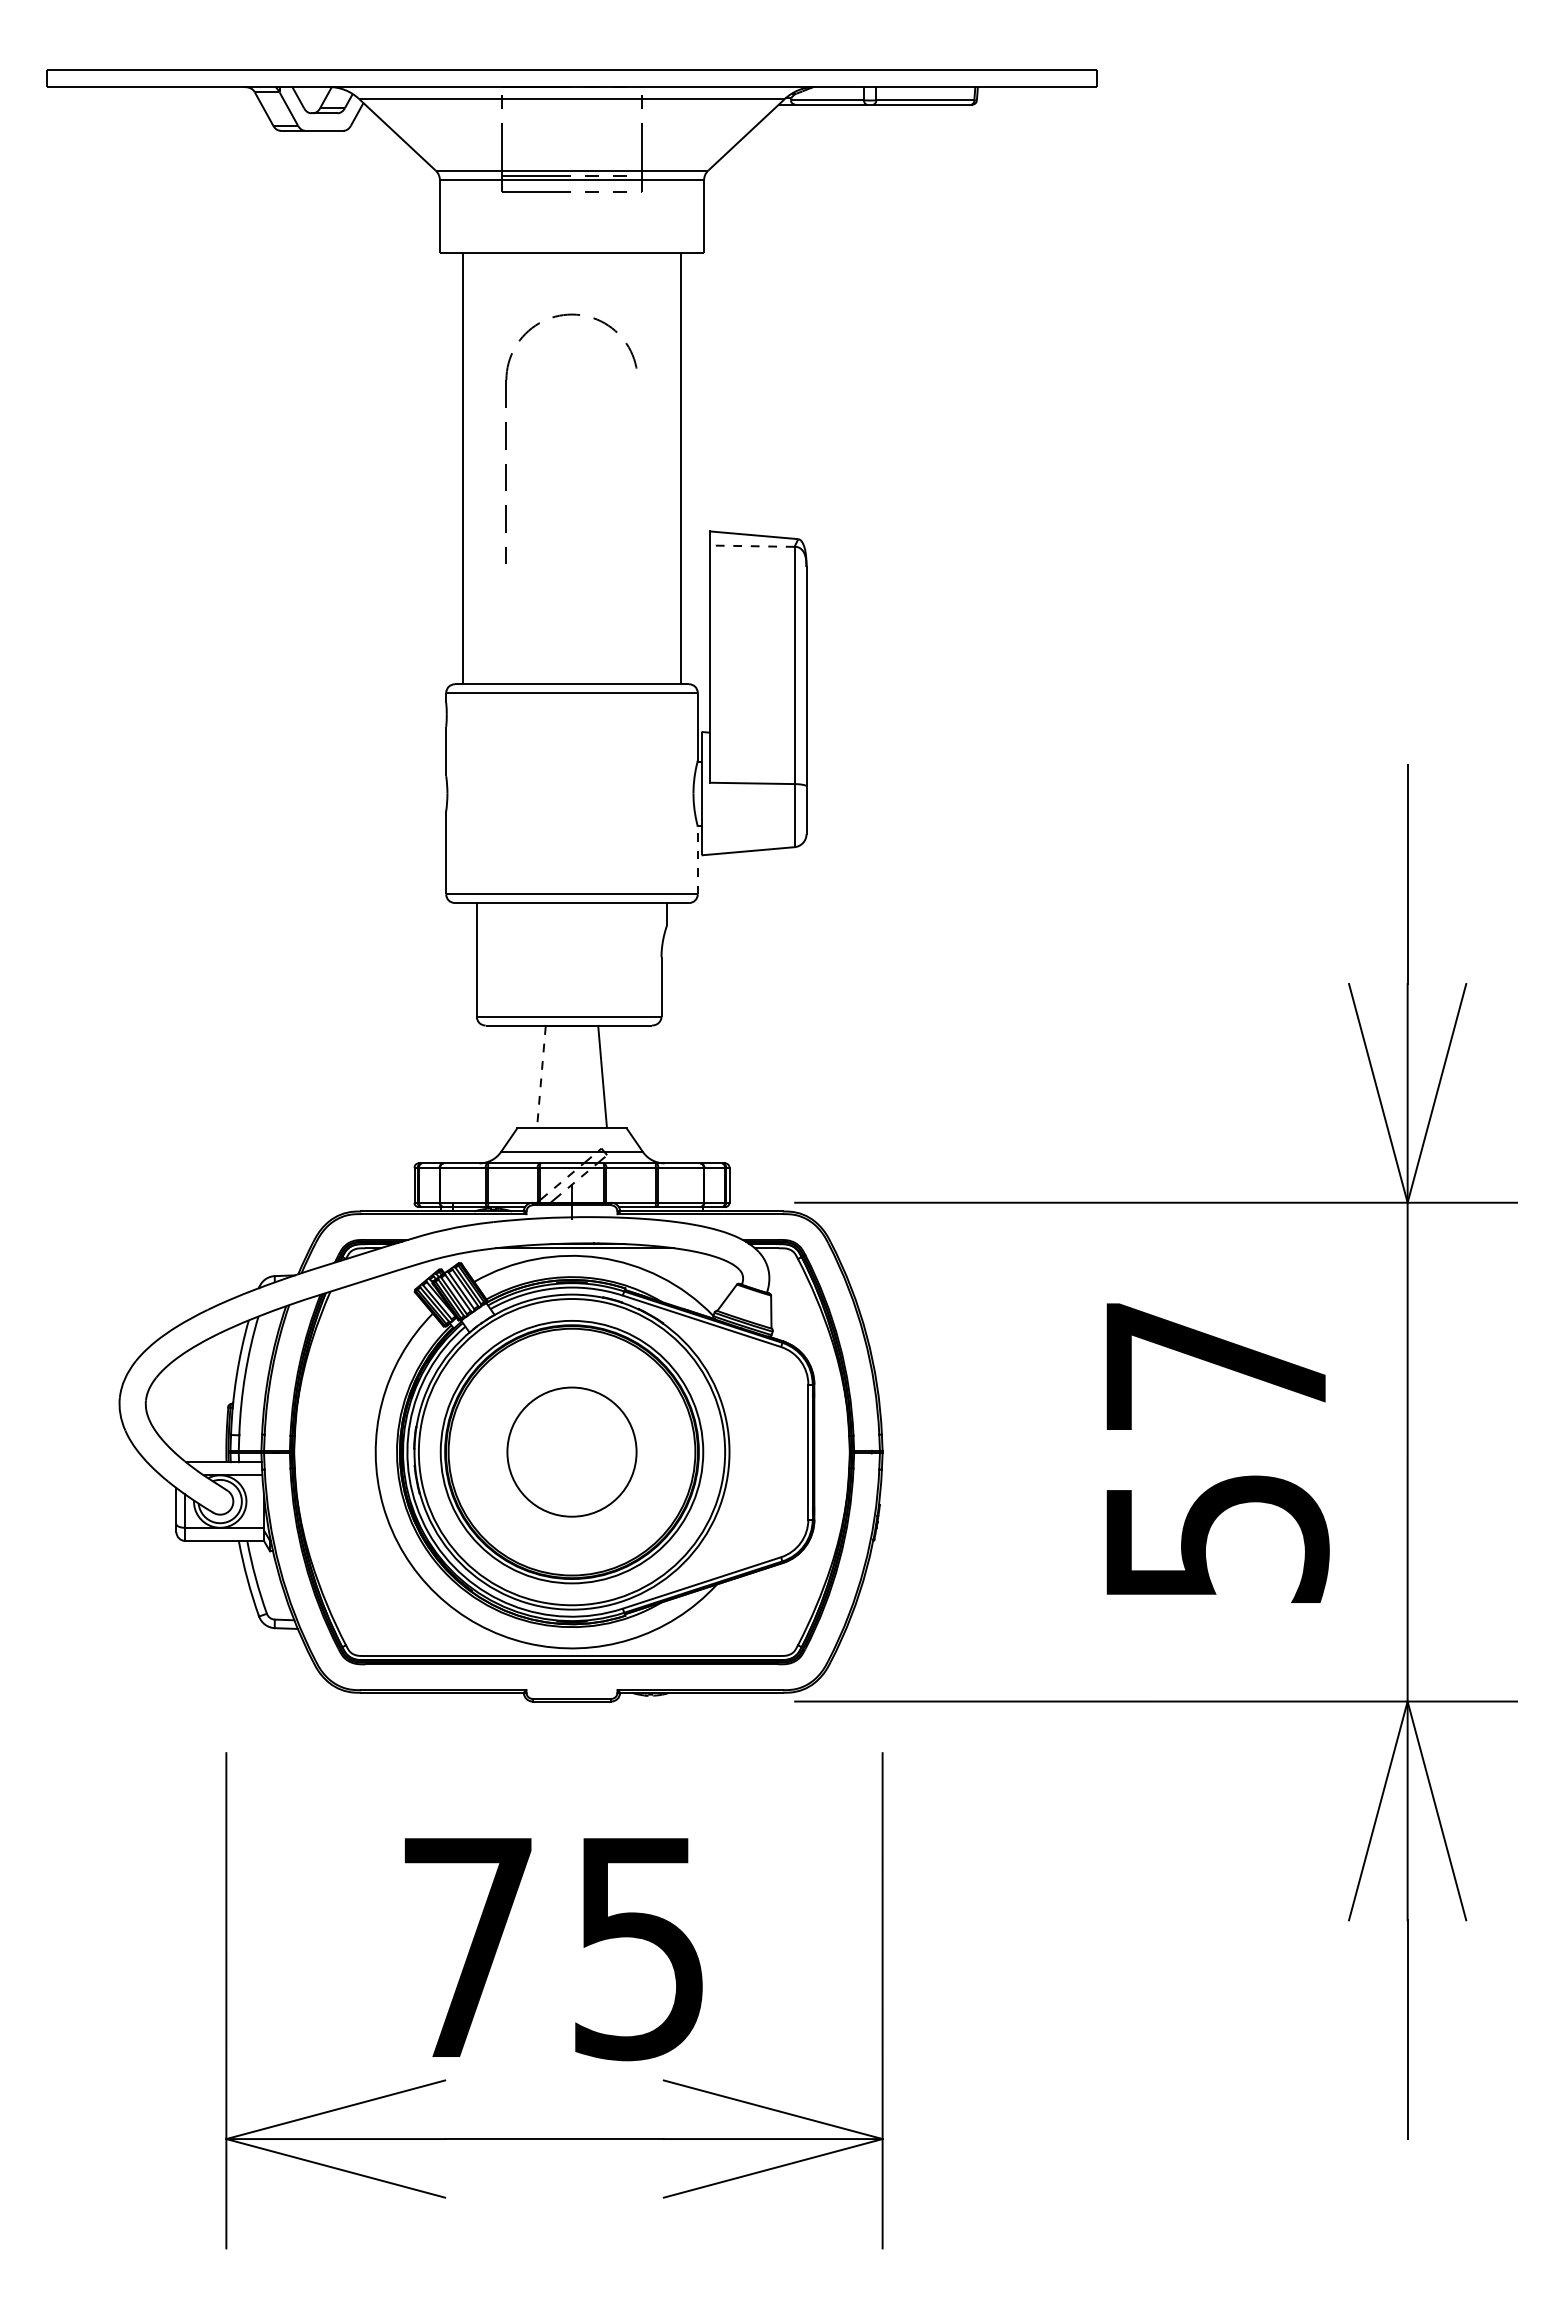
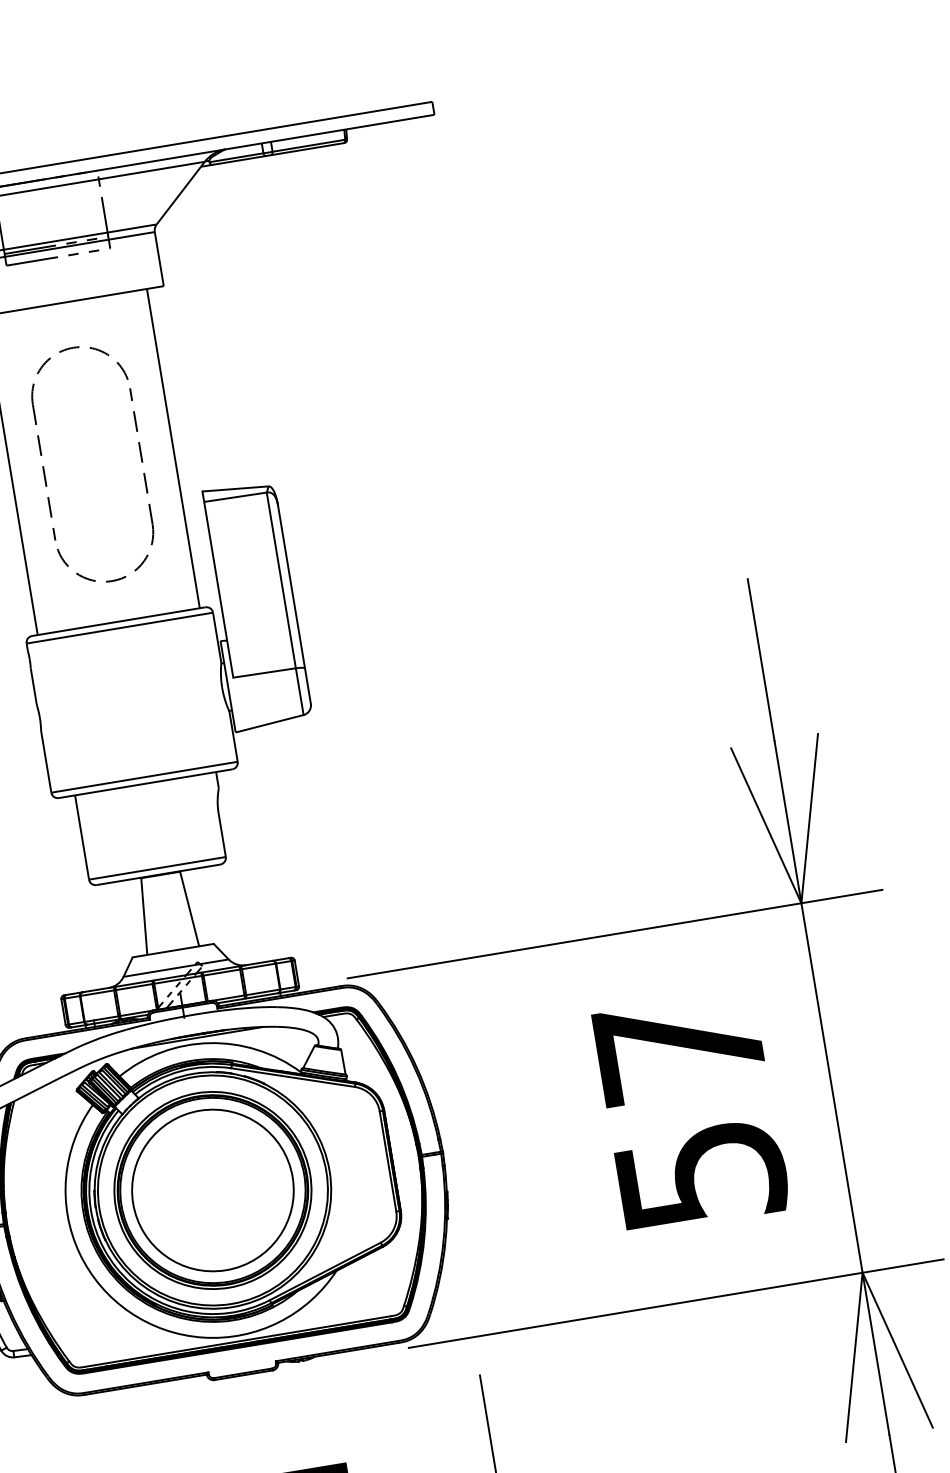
part: (637, 505) -> (145, 481), added
line: (751, 546) -> (234, 497), dashed -> solid
line: (697, 860) -> (233, 736), dashed -> solid
line: (541, 1077) -> (144, 916), dashed -> solid
circle: (571, 1451) -> (212, 1190), size x1.67

